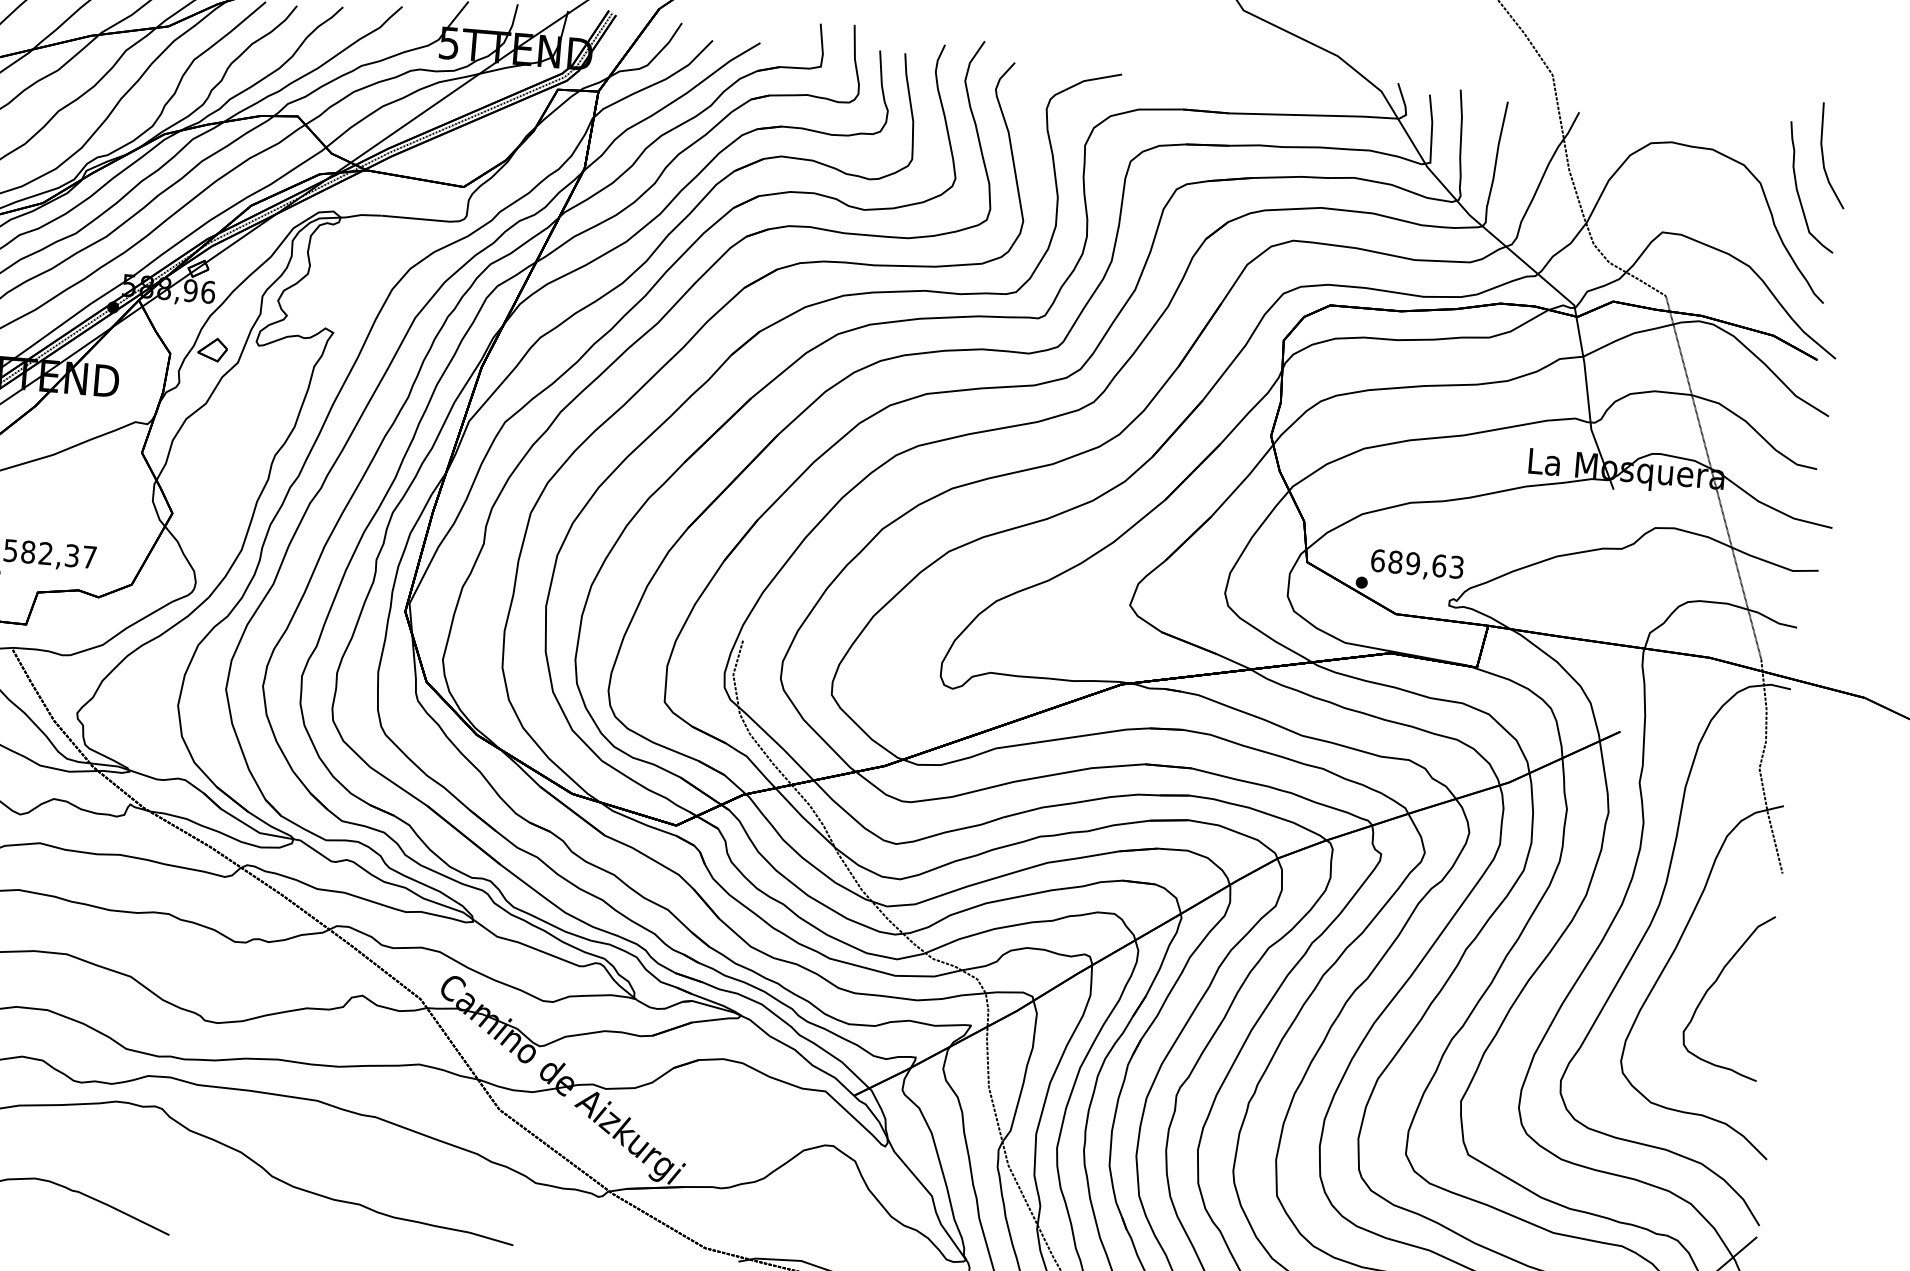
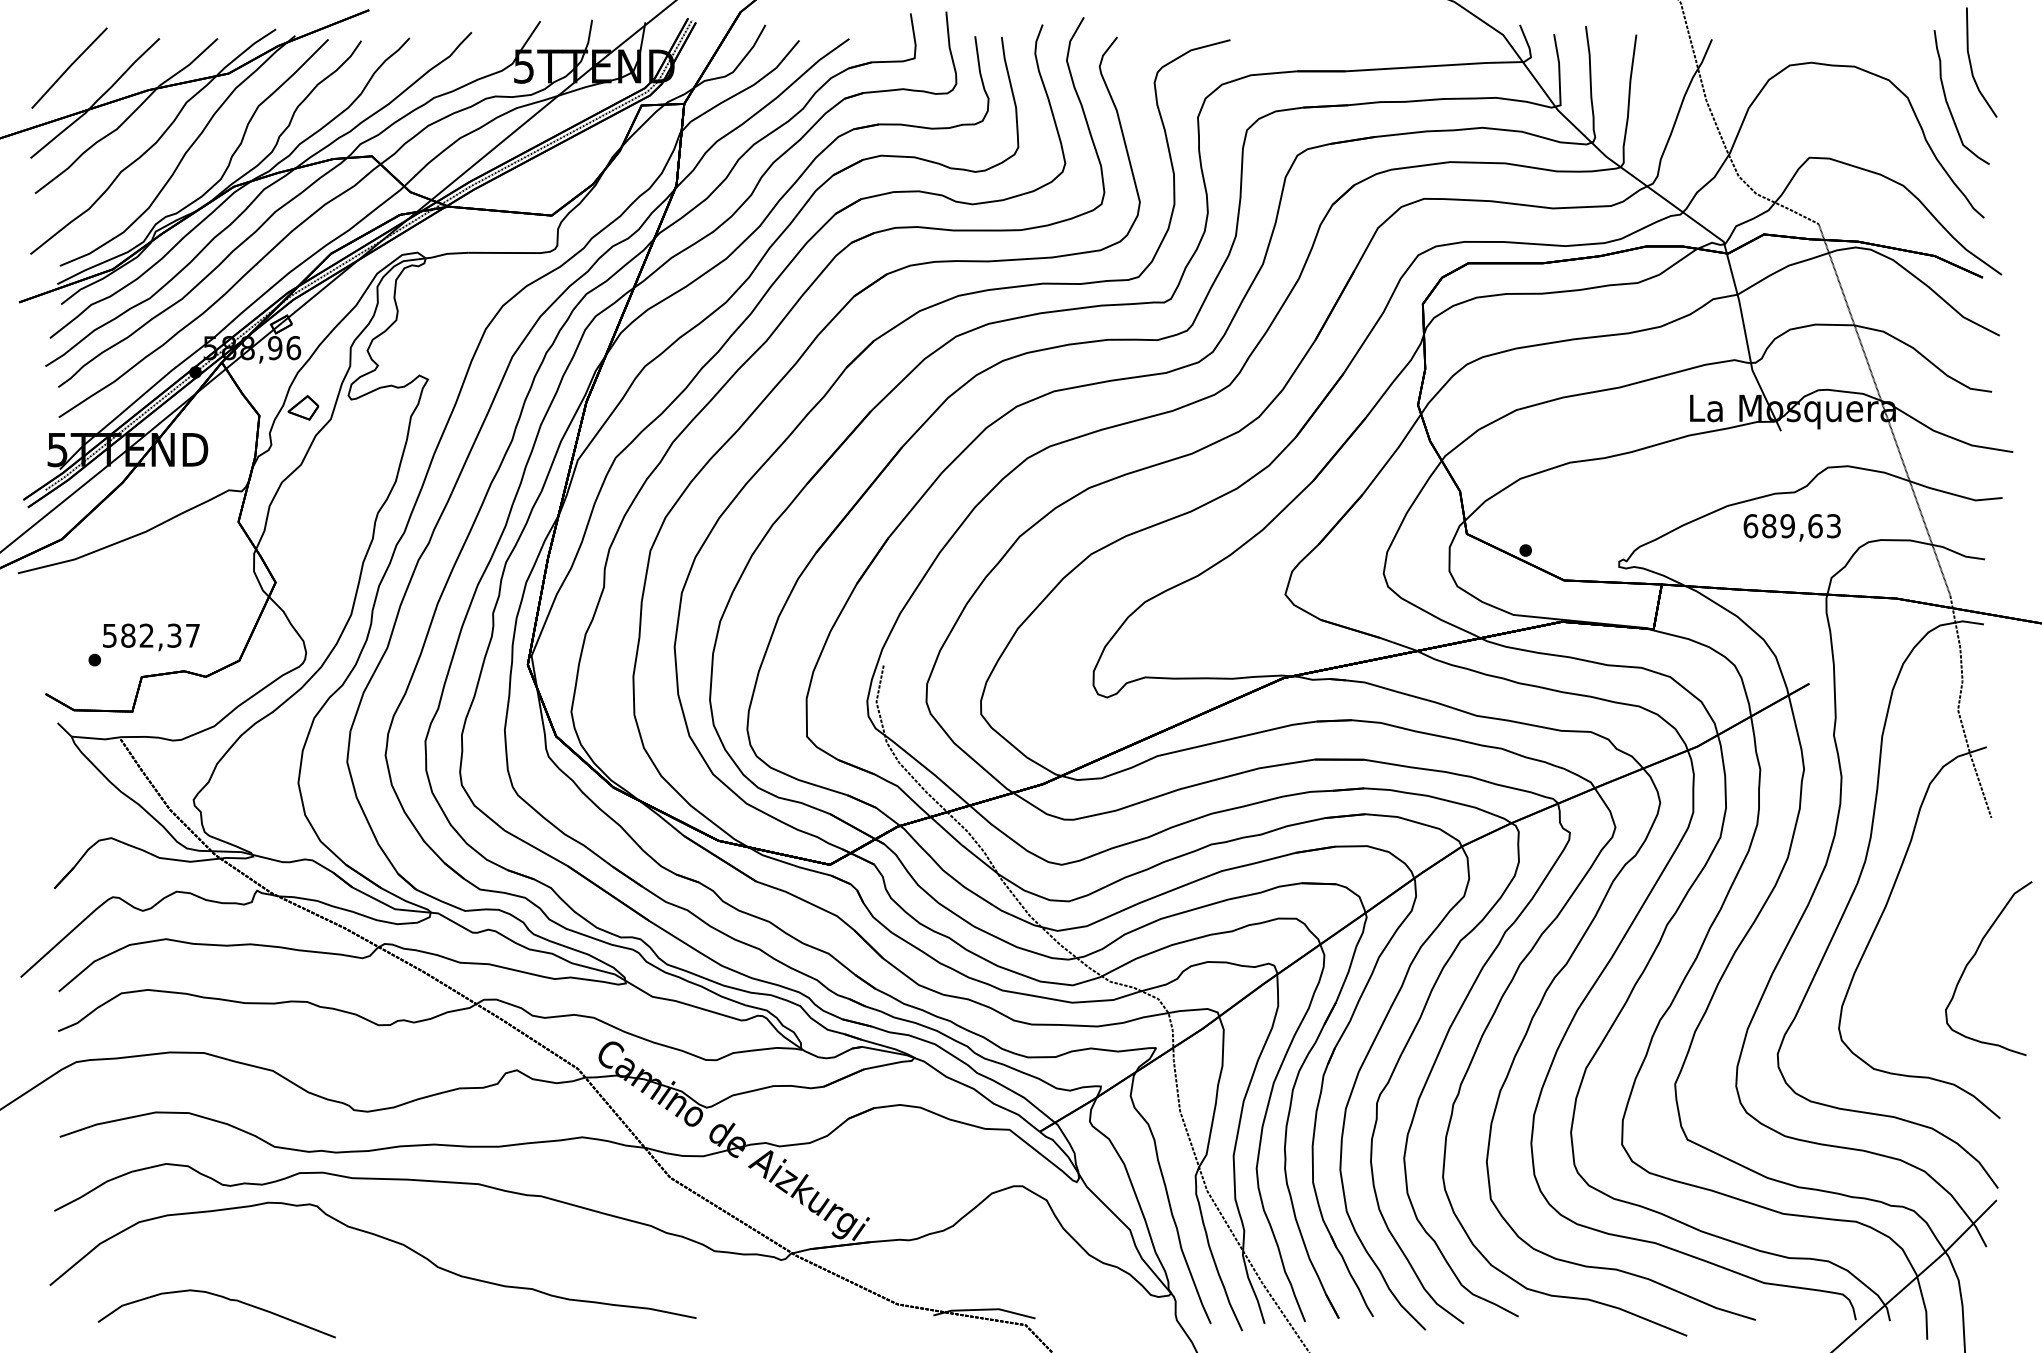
text: (1416, 565) -> (1791, 527), moved
part: (1714, 985) -> (1973, 958), moved

